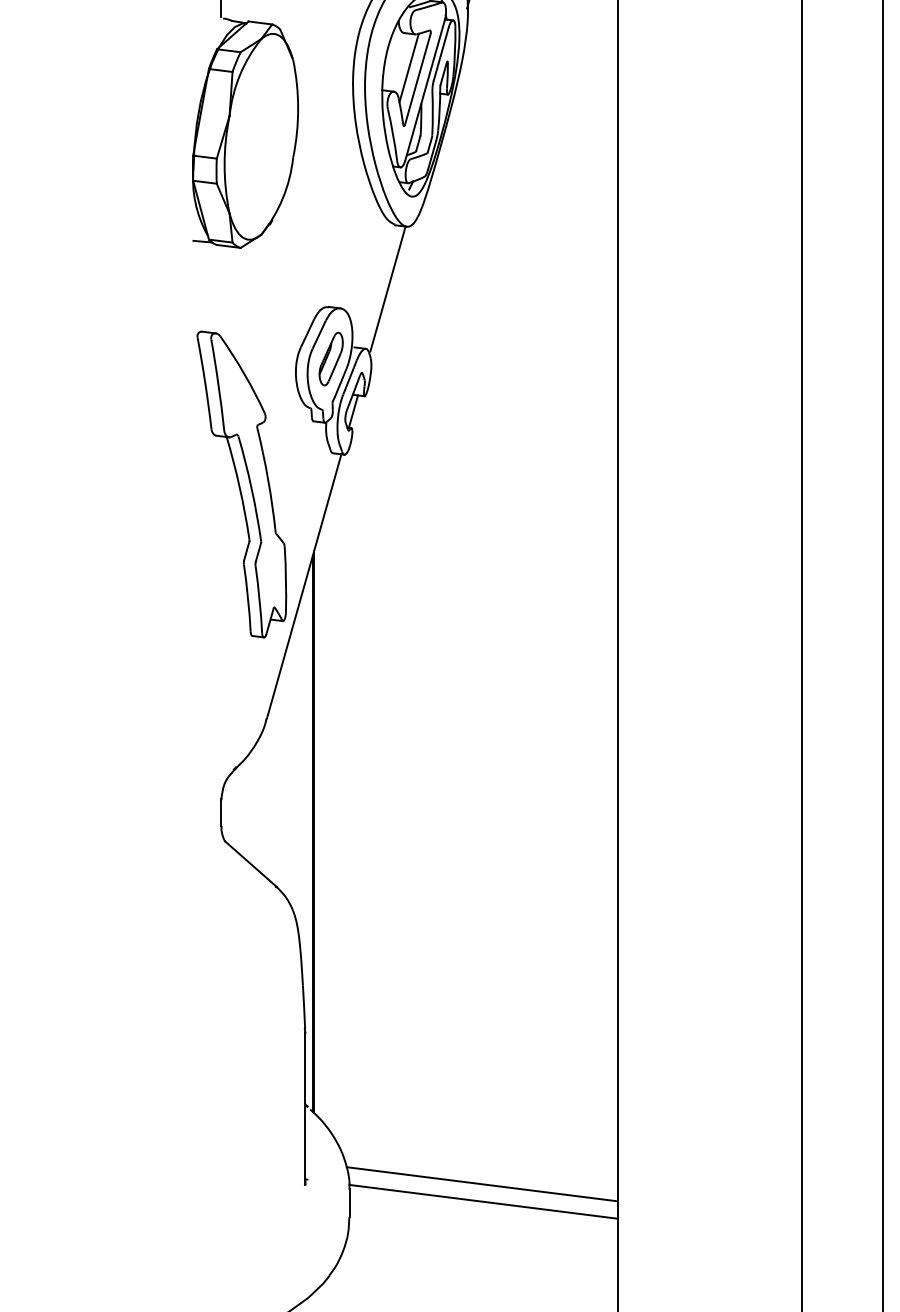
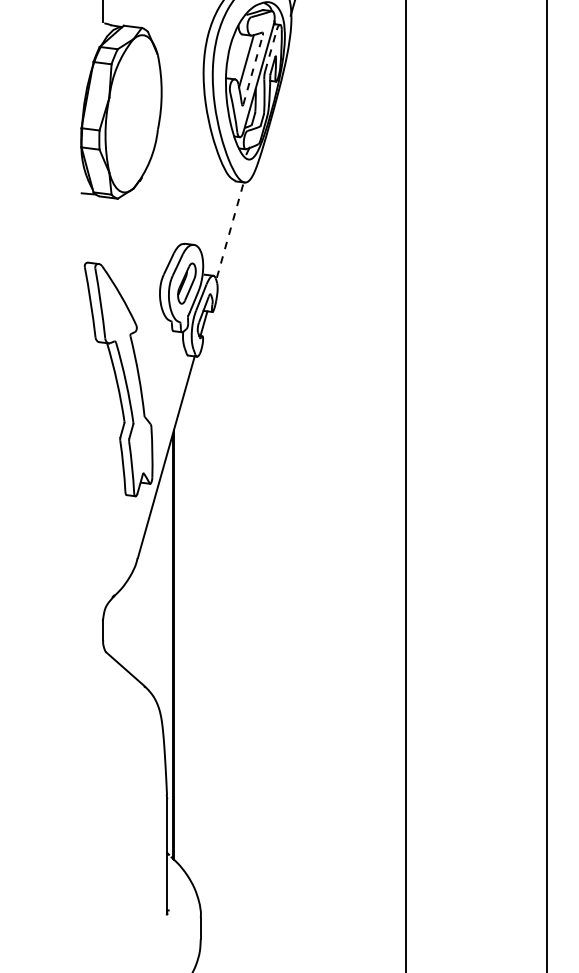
line: (441, 53) -> (271, 50), solid -> dashed
line: (417, 78) -> (252, 69), solid -> dashed
line: (388, 289) -> (230, 230), solid -> dashed
line: (481, 1184) -> (301, 914), removed
line: (483, 1201) -> (303, 927), removed

